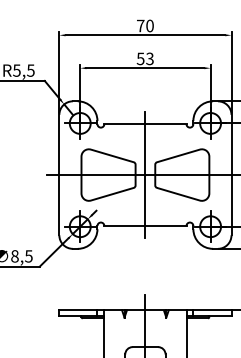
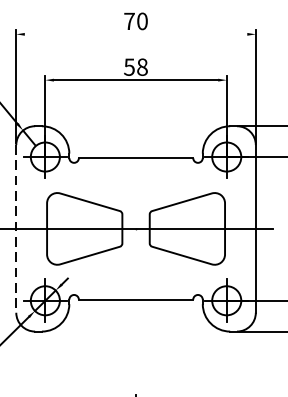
line: (145, 35) -> (136, 34), removed
text: (149, 58) -> (141, 66), 53 -> 58
line: (145, 174) -> (136, 228), removed
line: (59, 175) -> (16, 229), solid -> dashed

